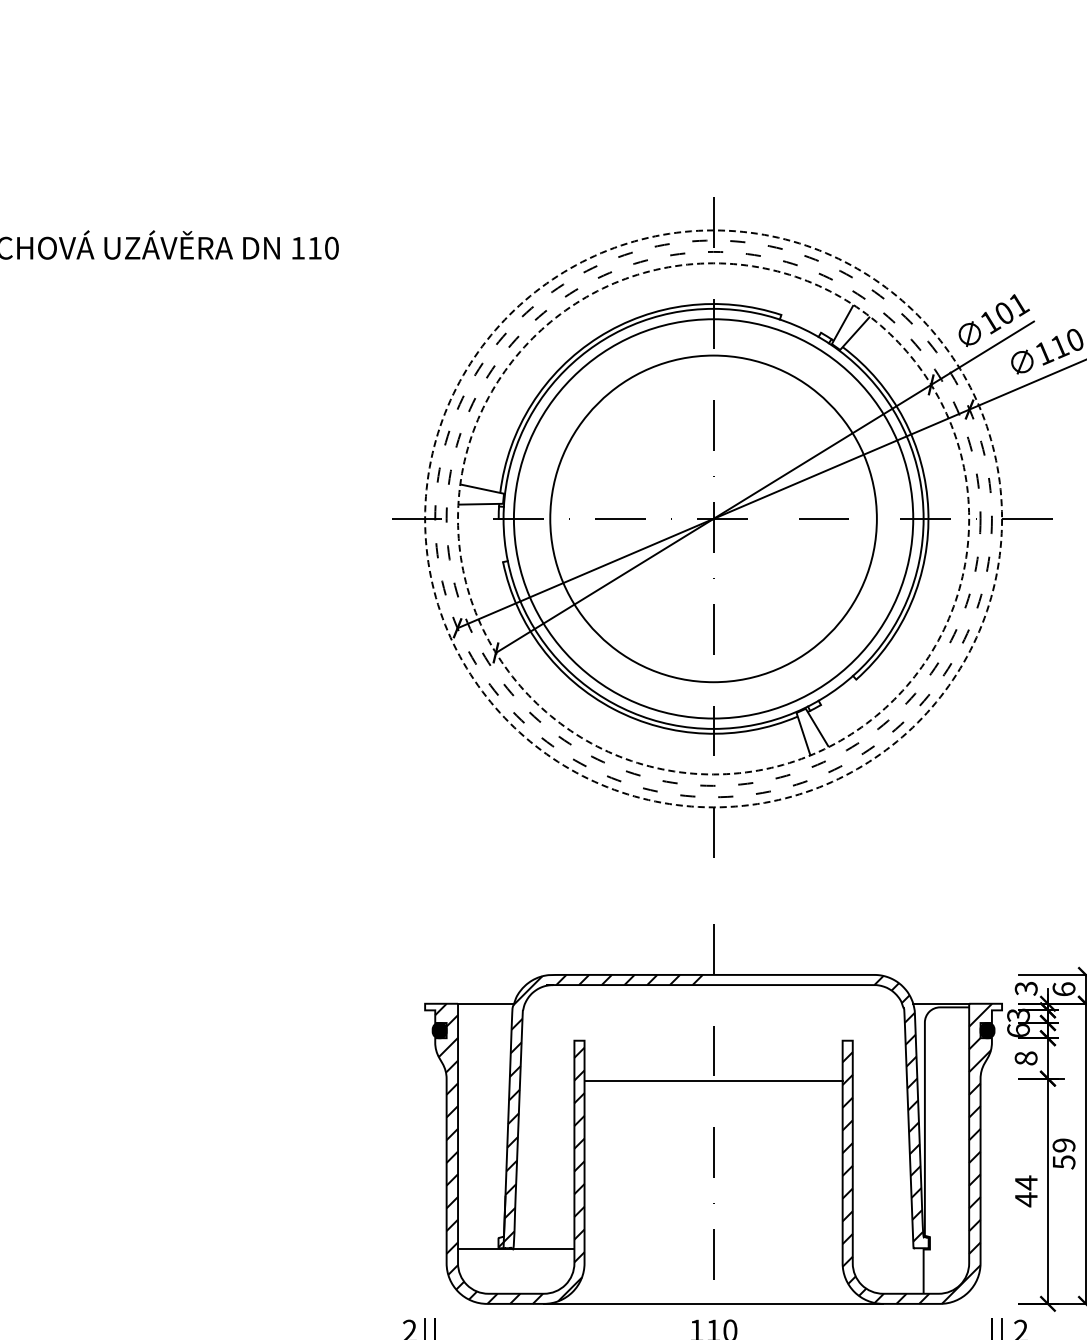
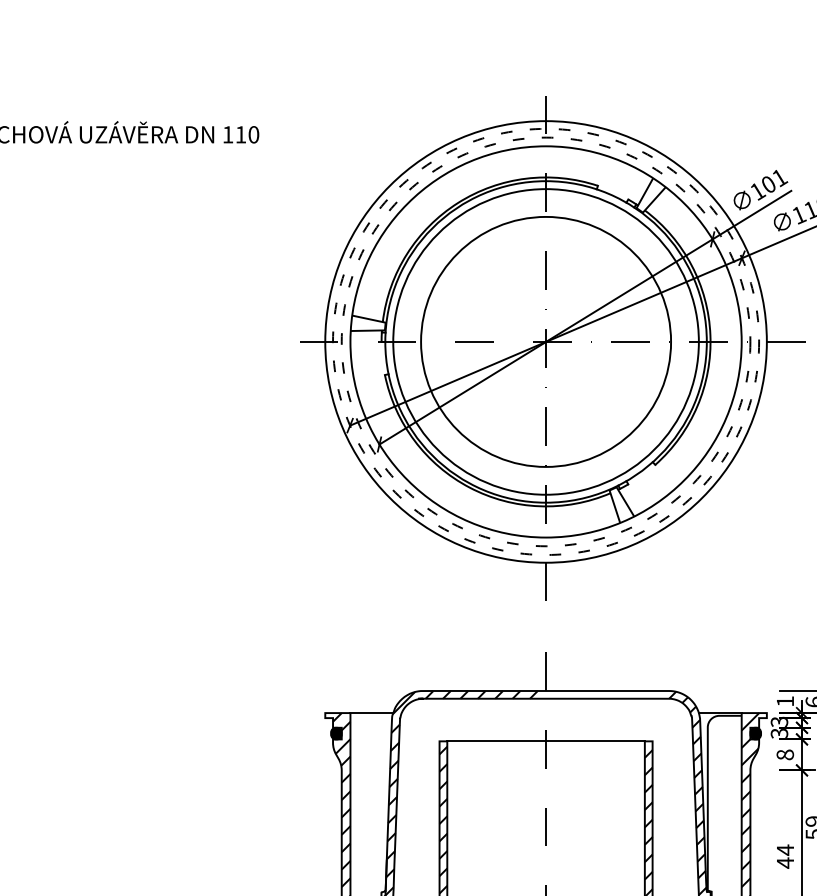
circle: (713, 518) -> (546, 341), dashed -> solid
circle: (713, 518) -> (546, 341), dashed -> solid
text: (1025, 988) -> (784, 701), 3 -> 1
text: (1018, 1030) -> (779, 733), 6 -> 3
line: (713, 1080) -> (546, 741), moved

